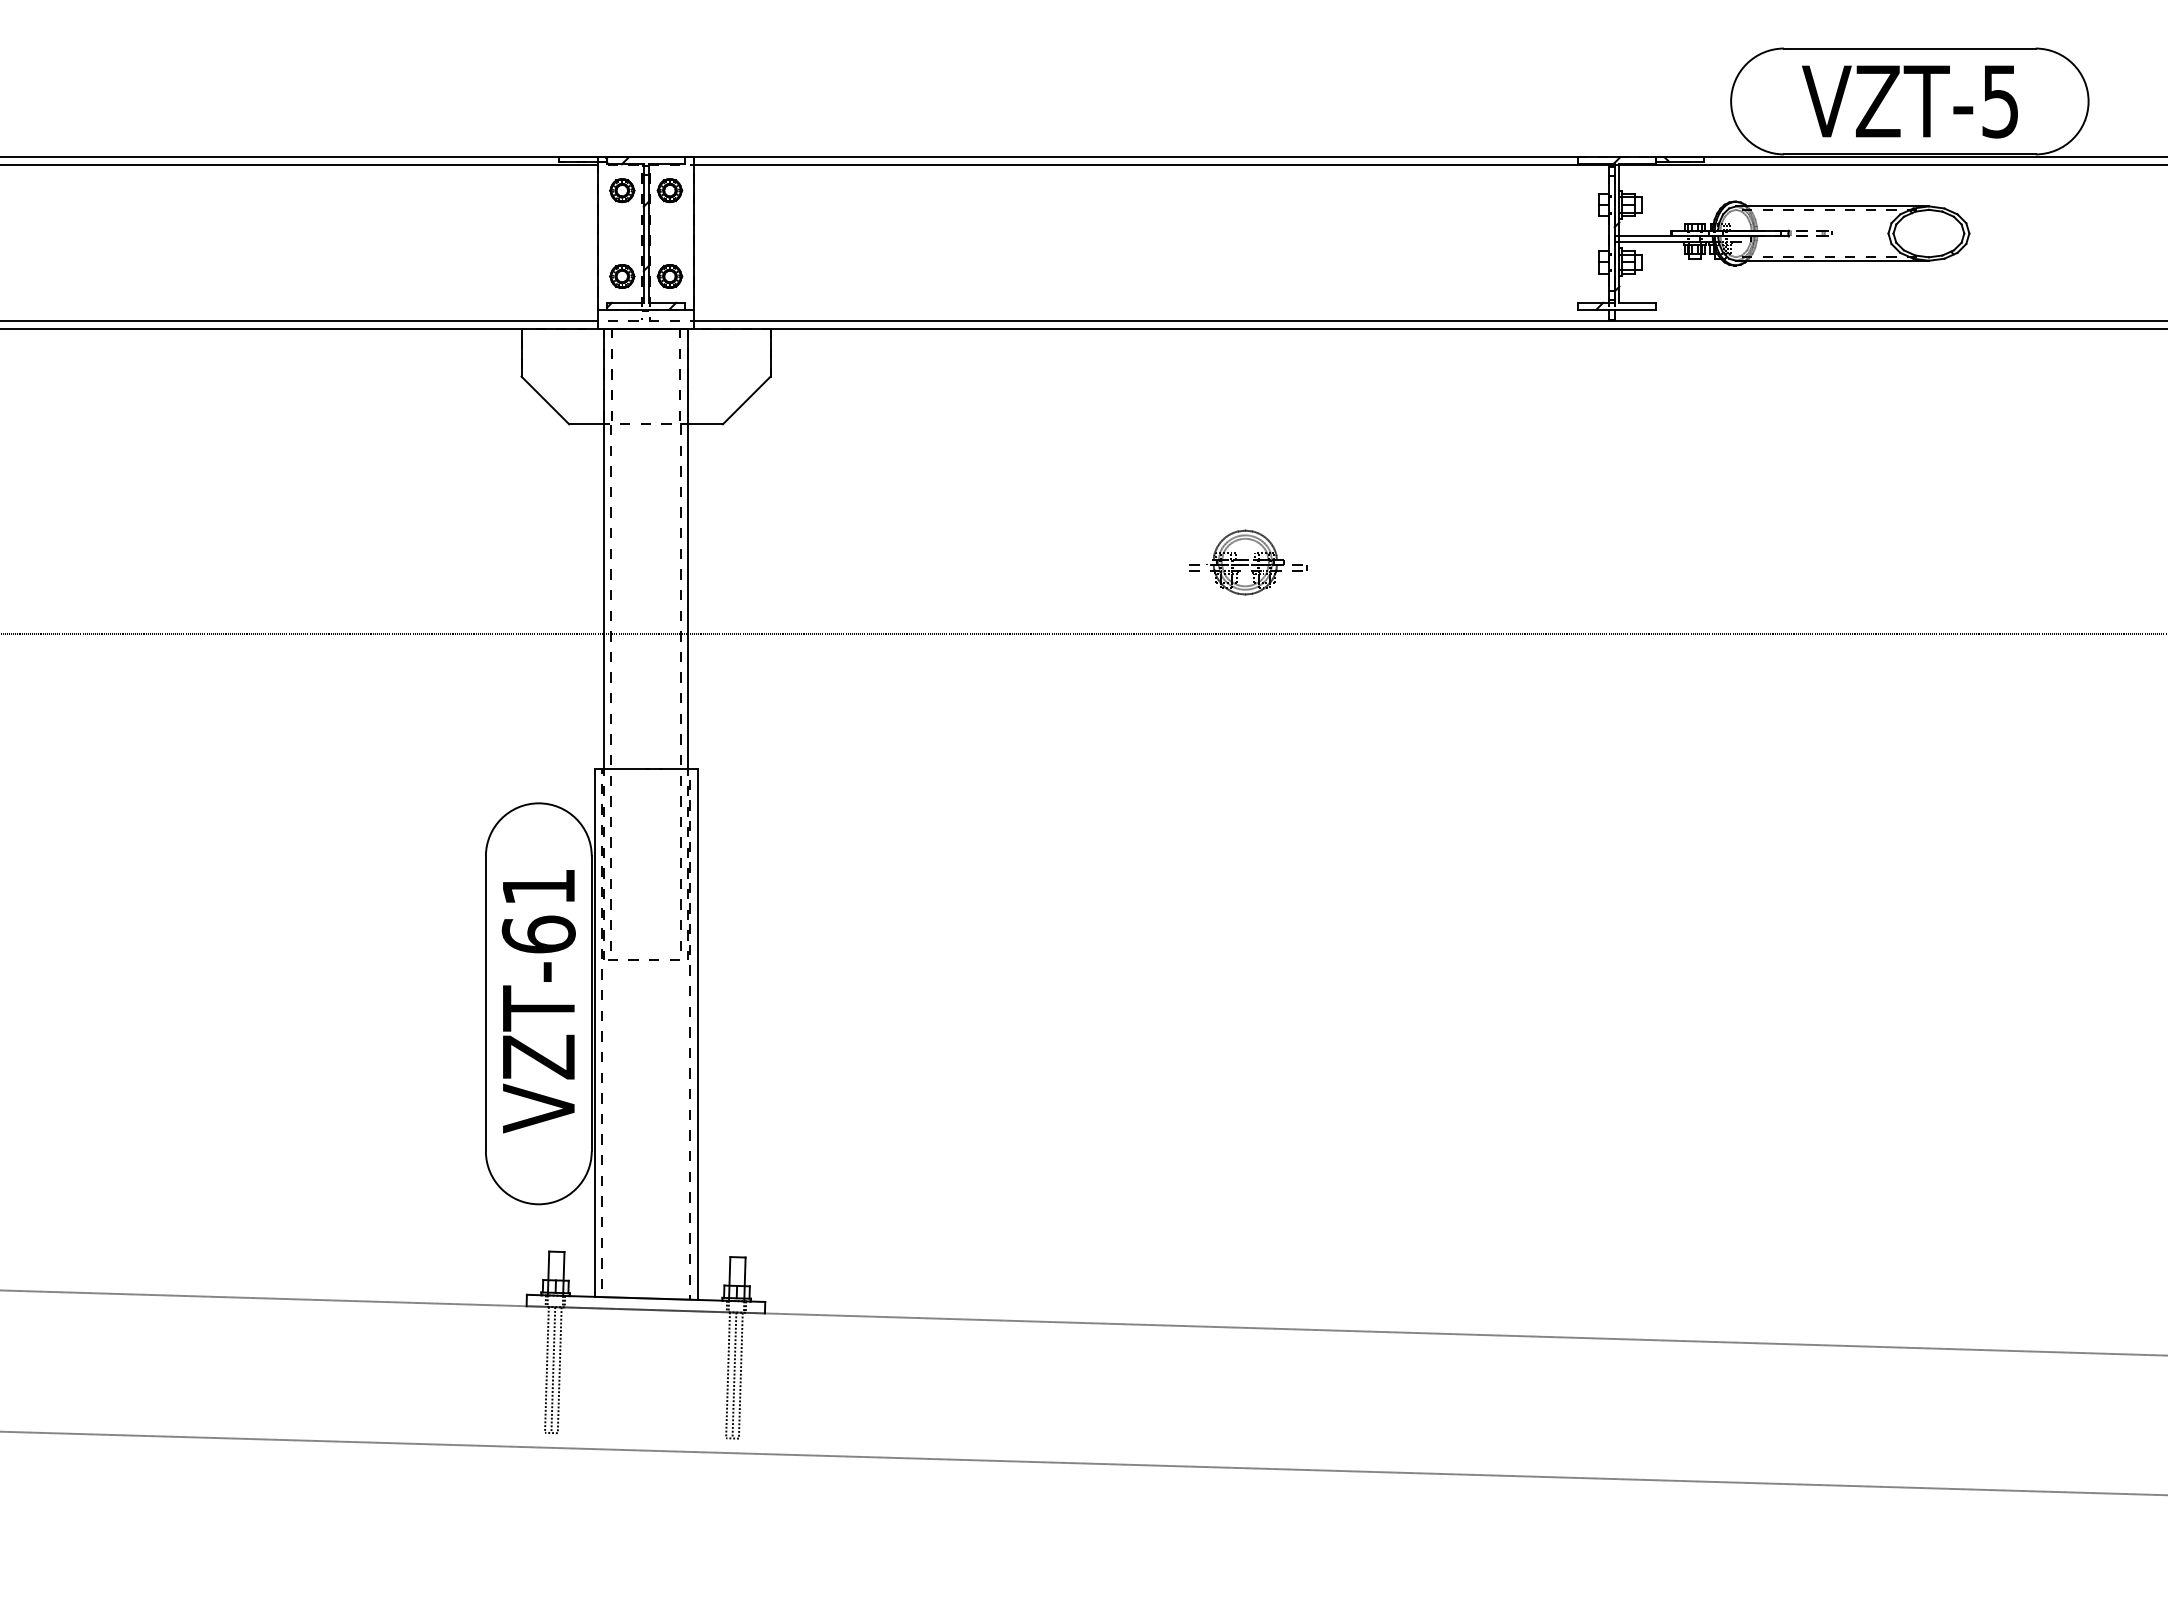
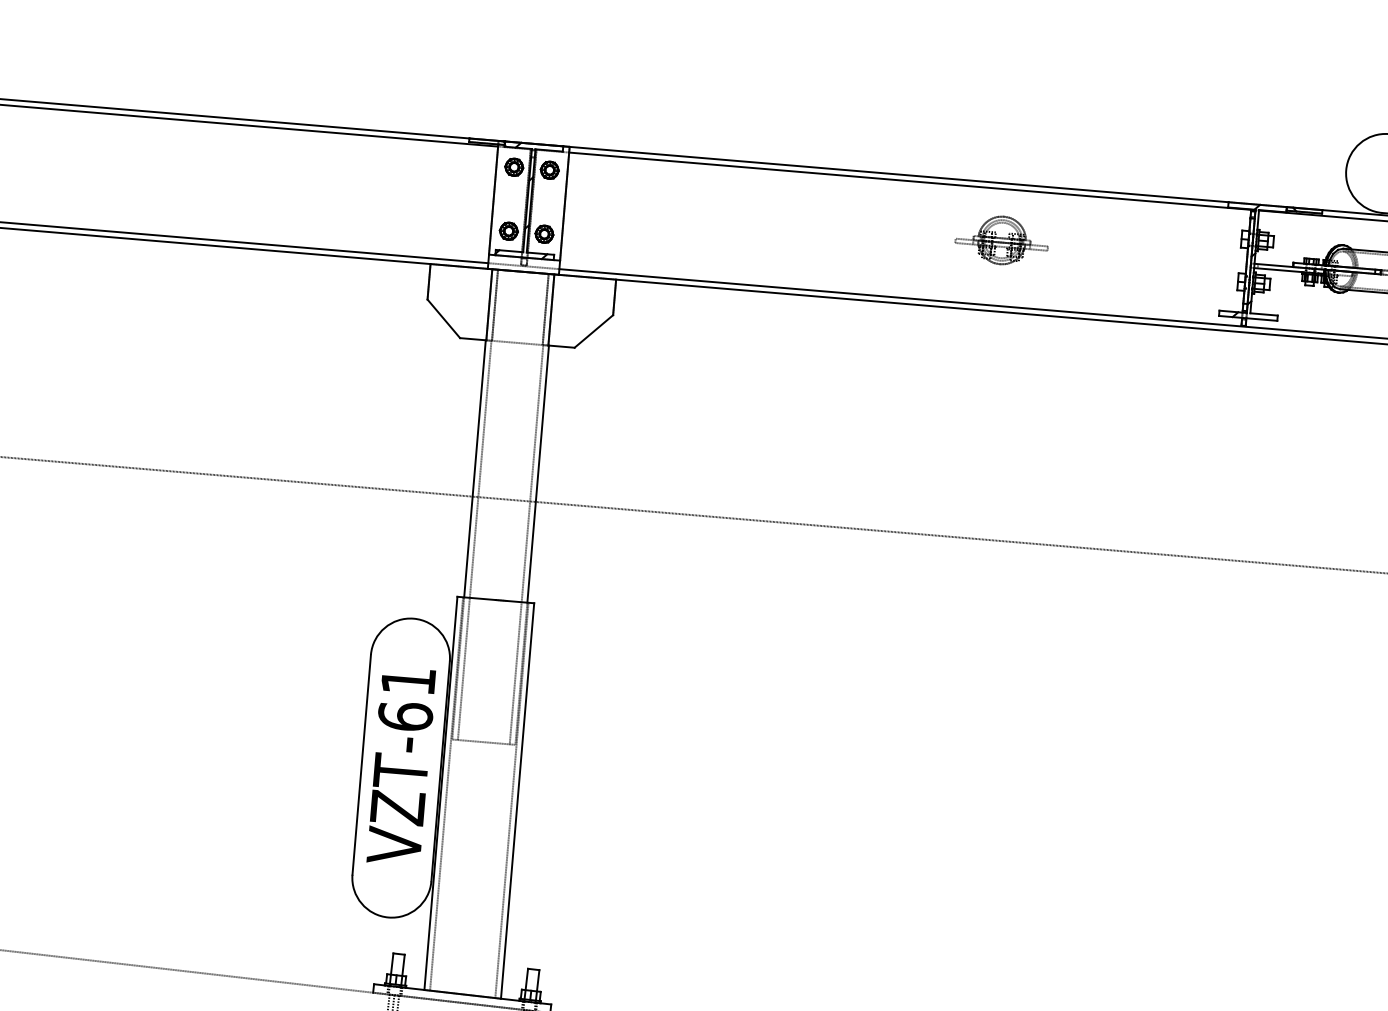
part: (1248, 562) -> (1004, 240), moved

